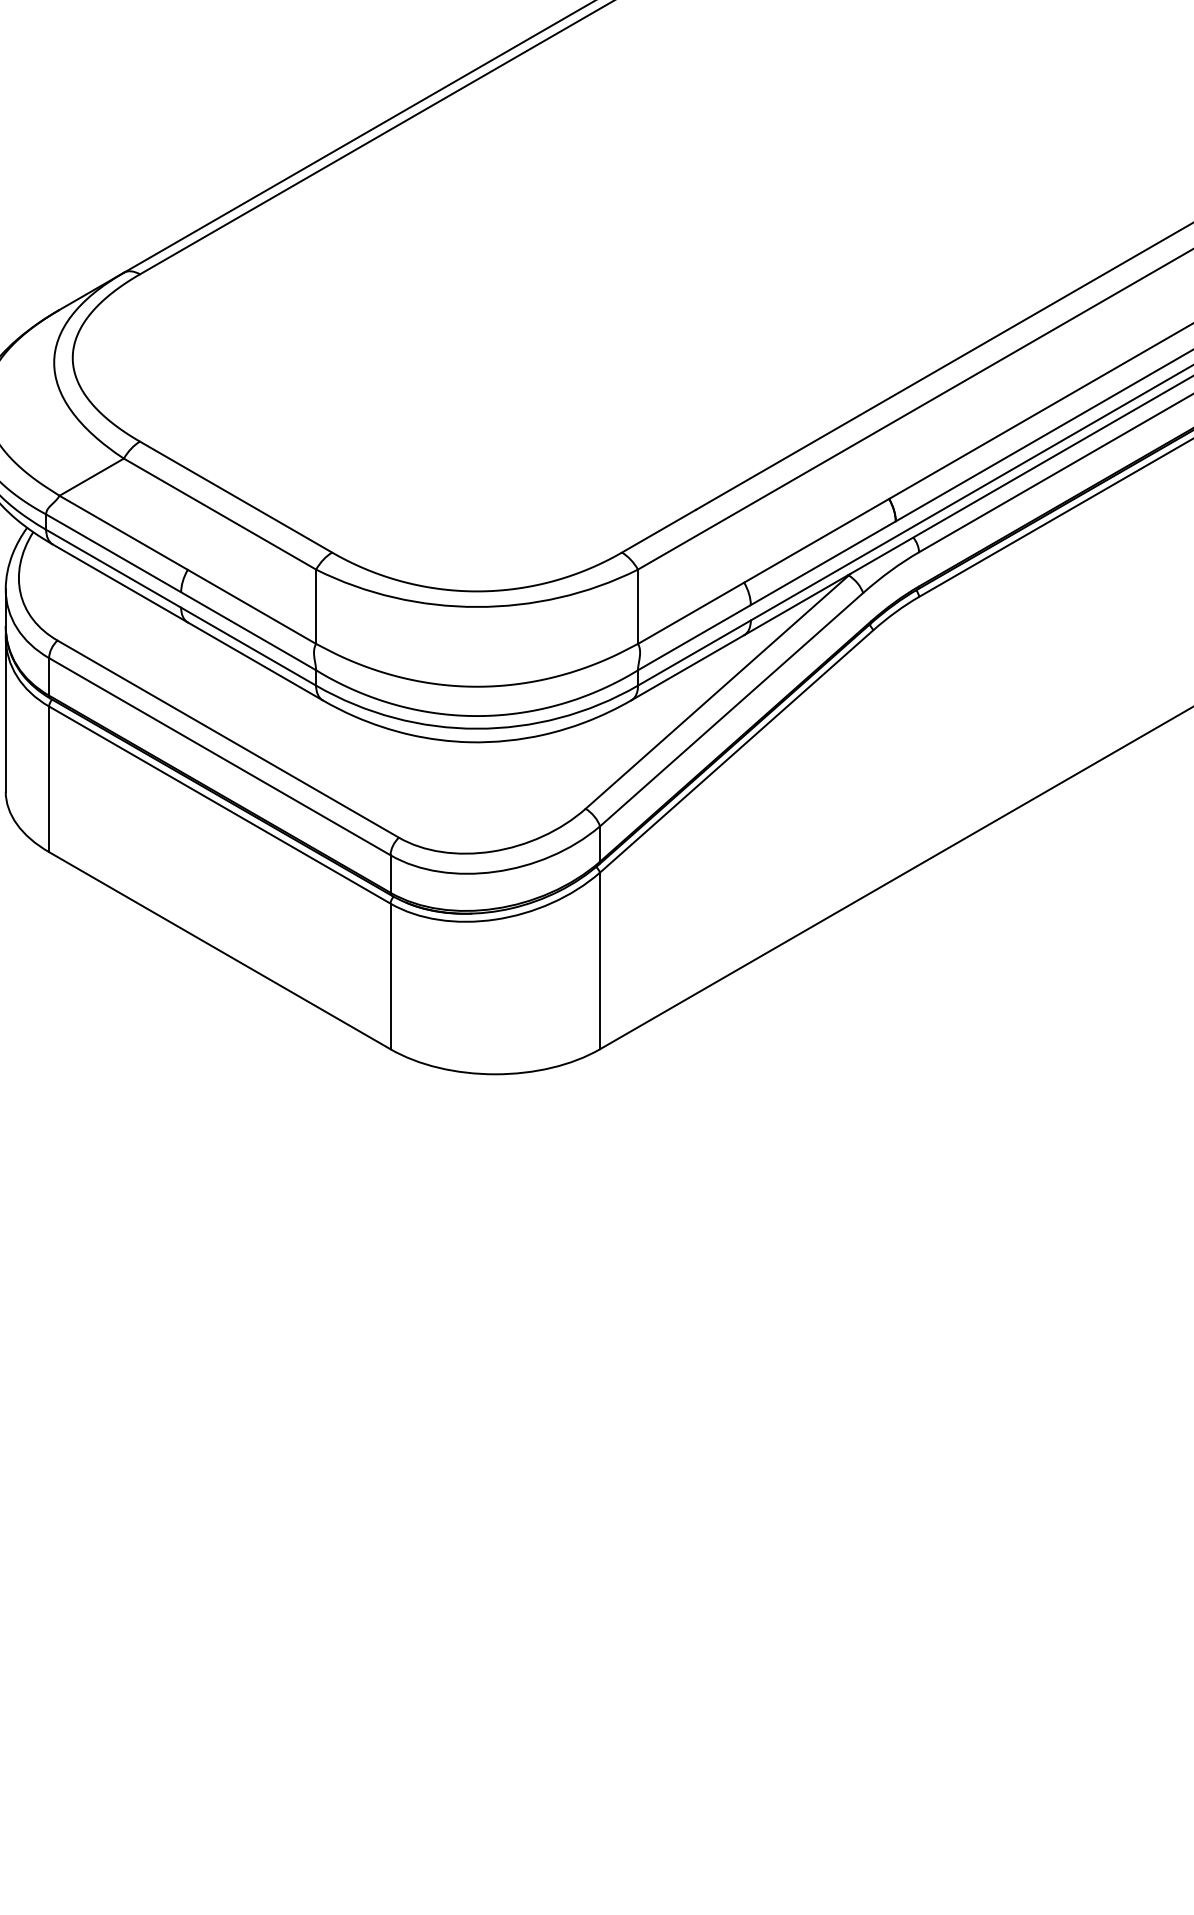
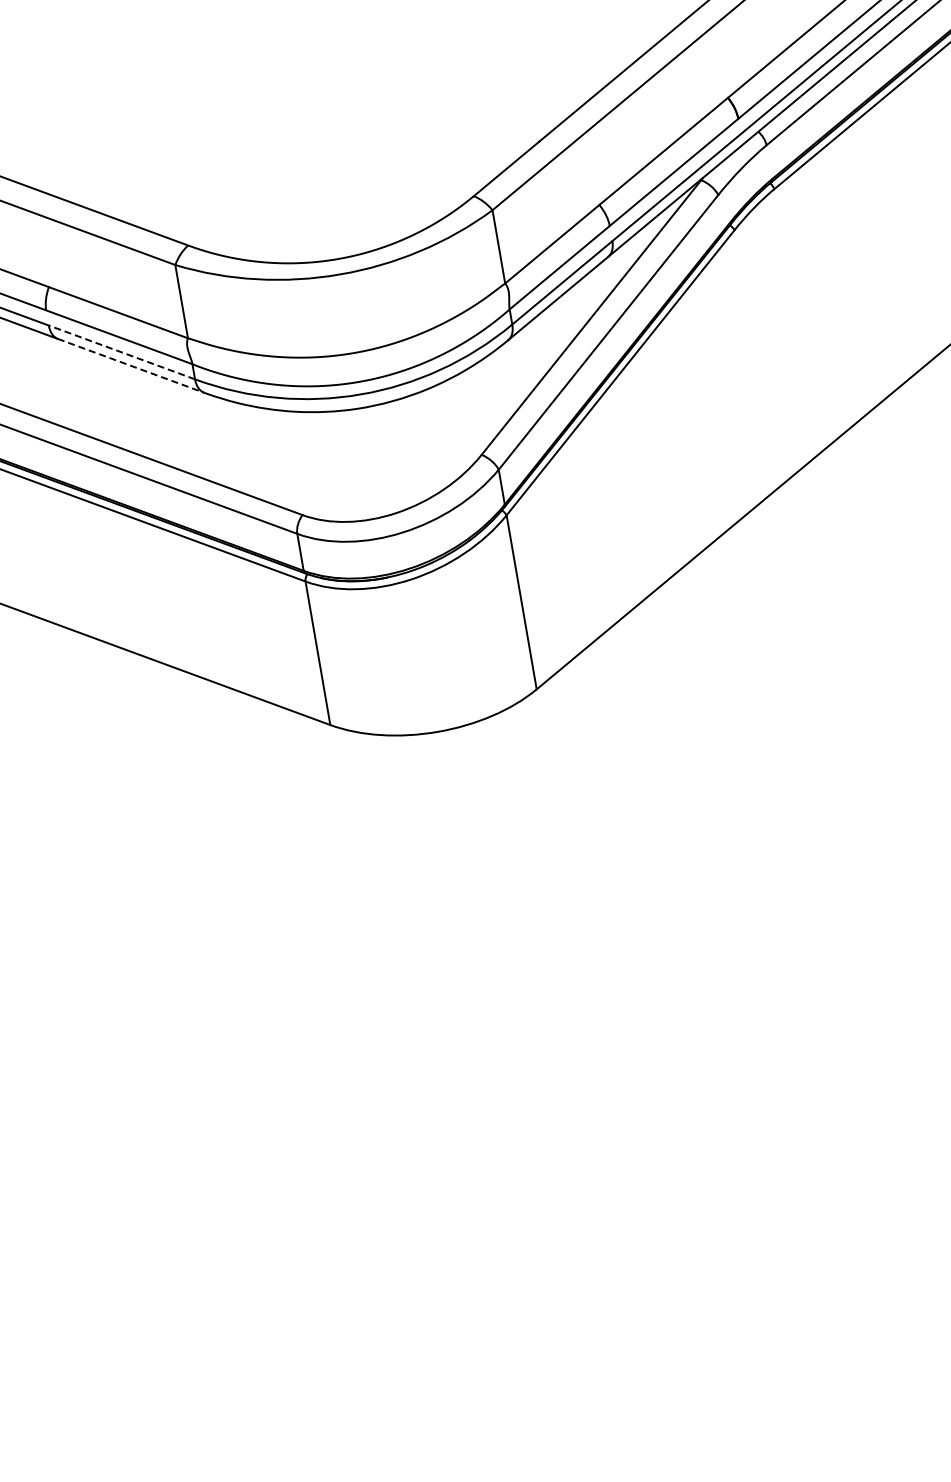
line: (248, 646) -> (121, 352), solid -> dashed
line: (255, 661) -> (131, 365), solid -> dashed

